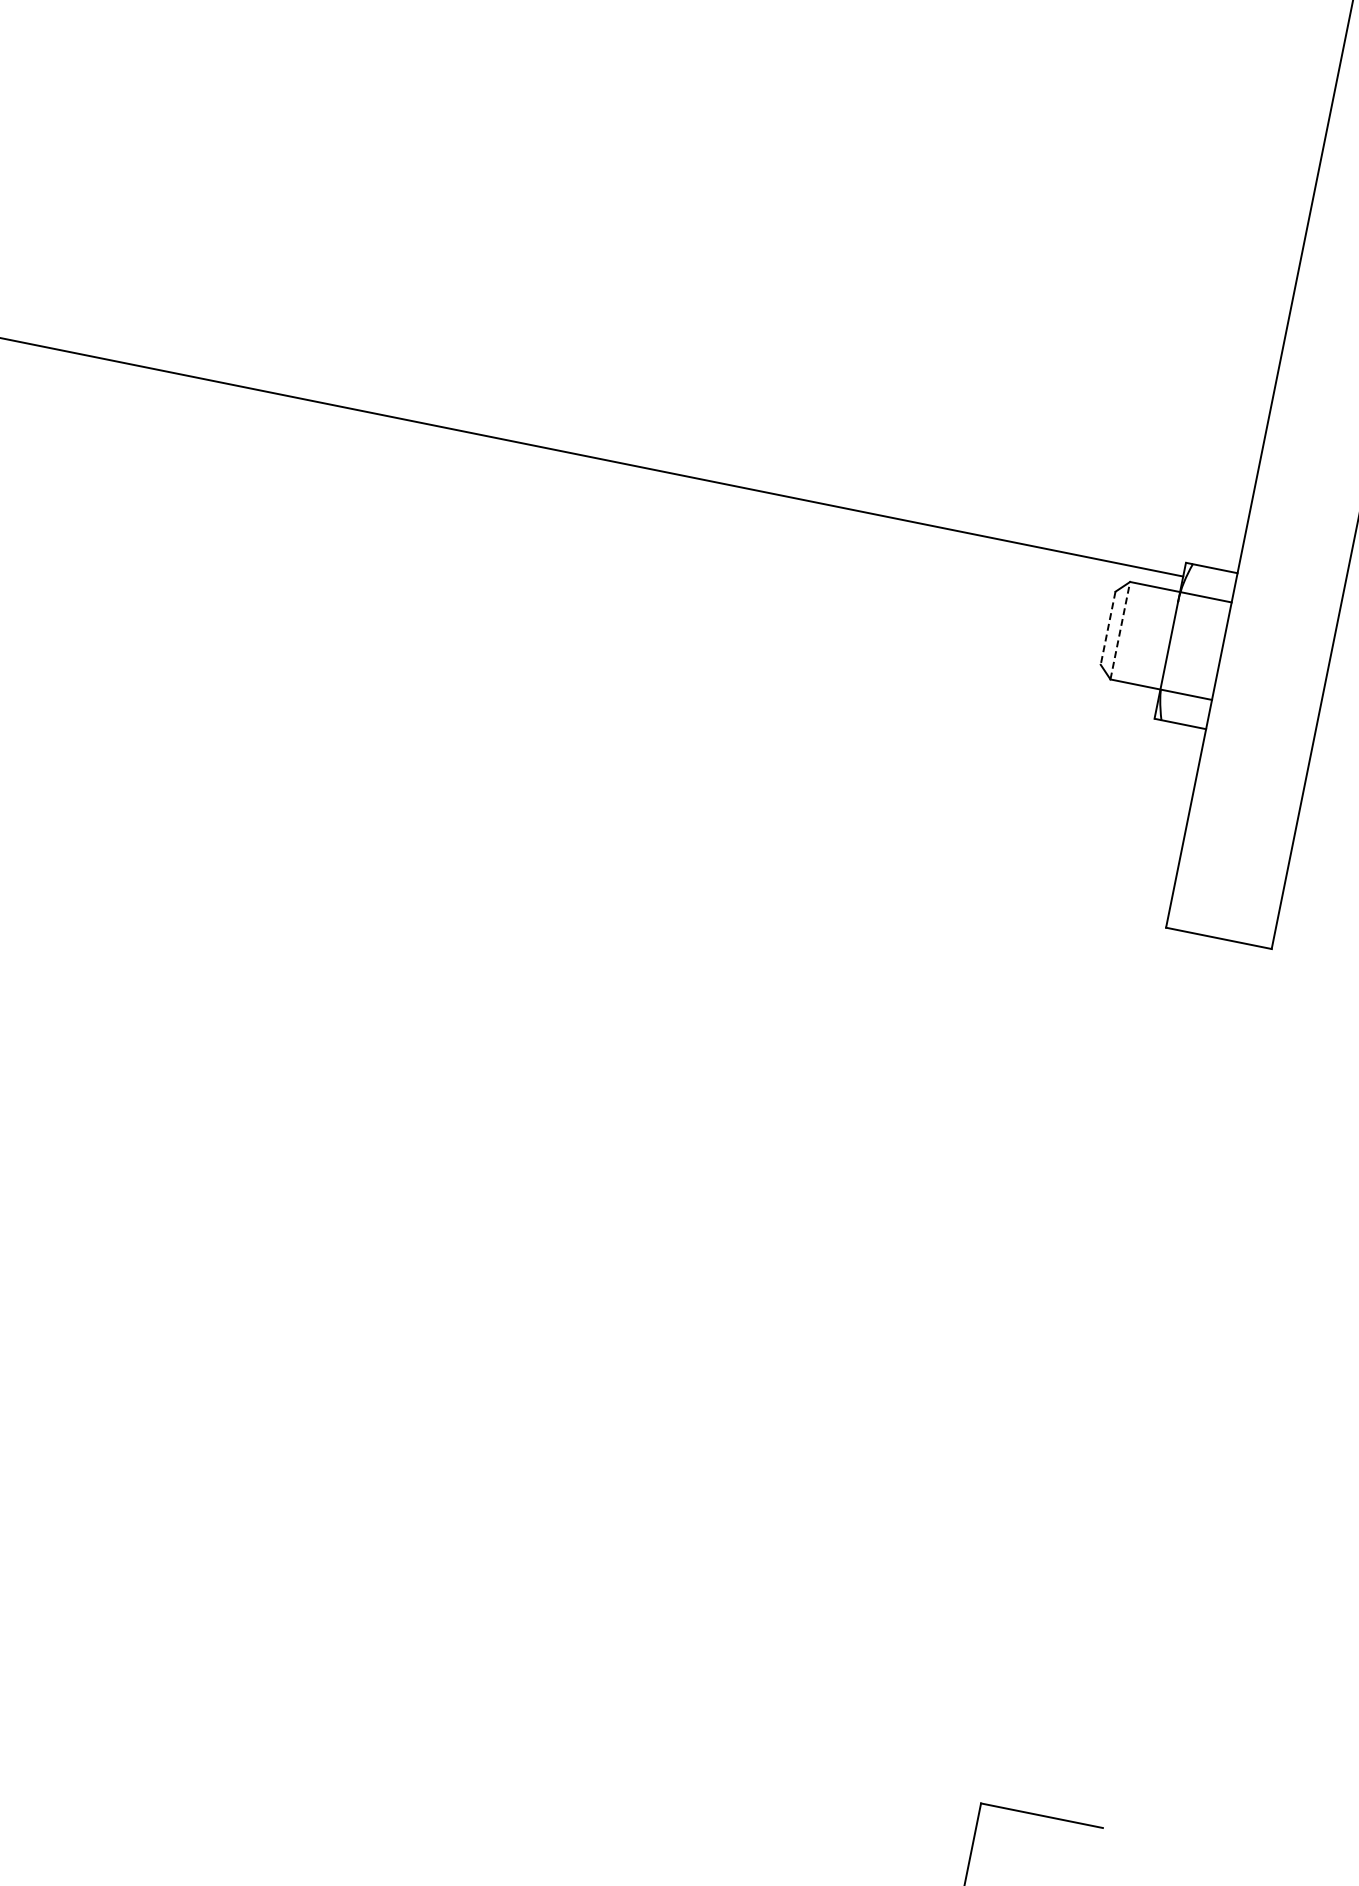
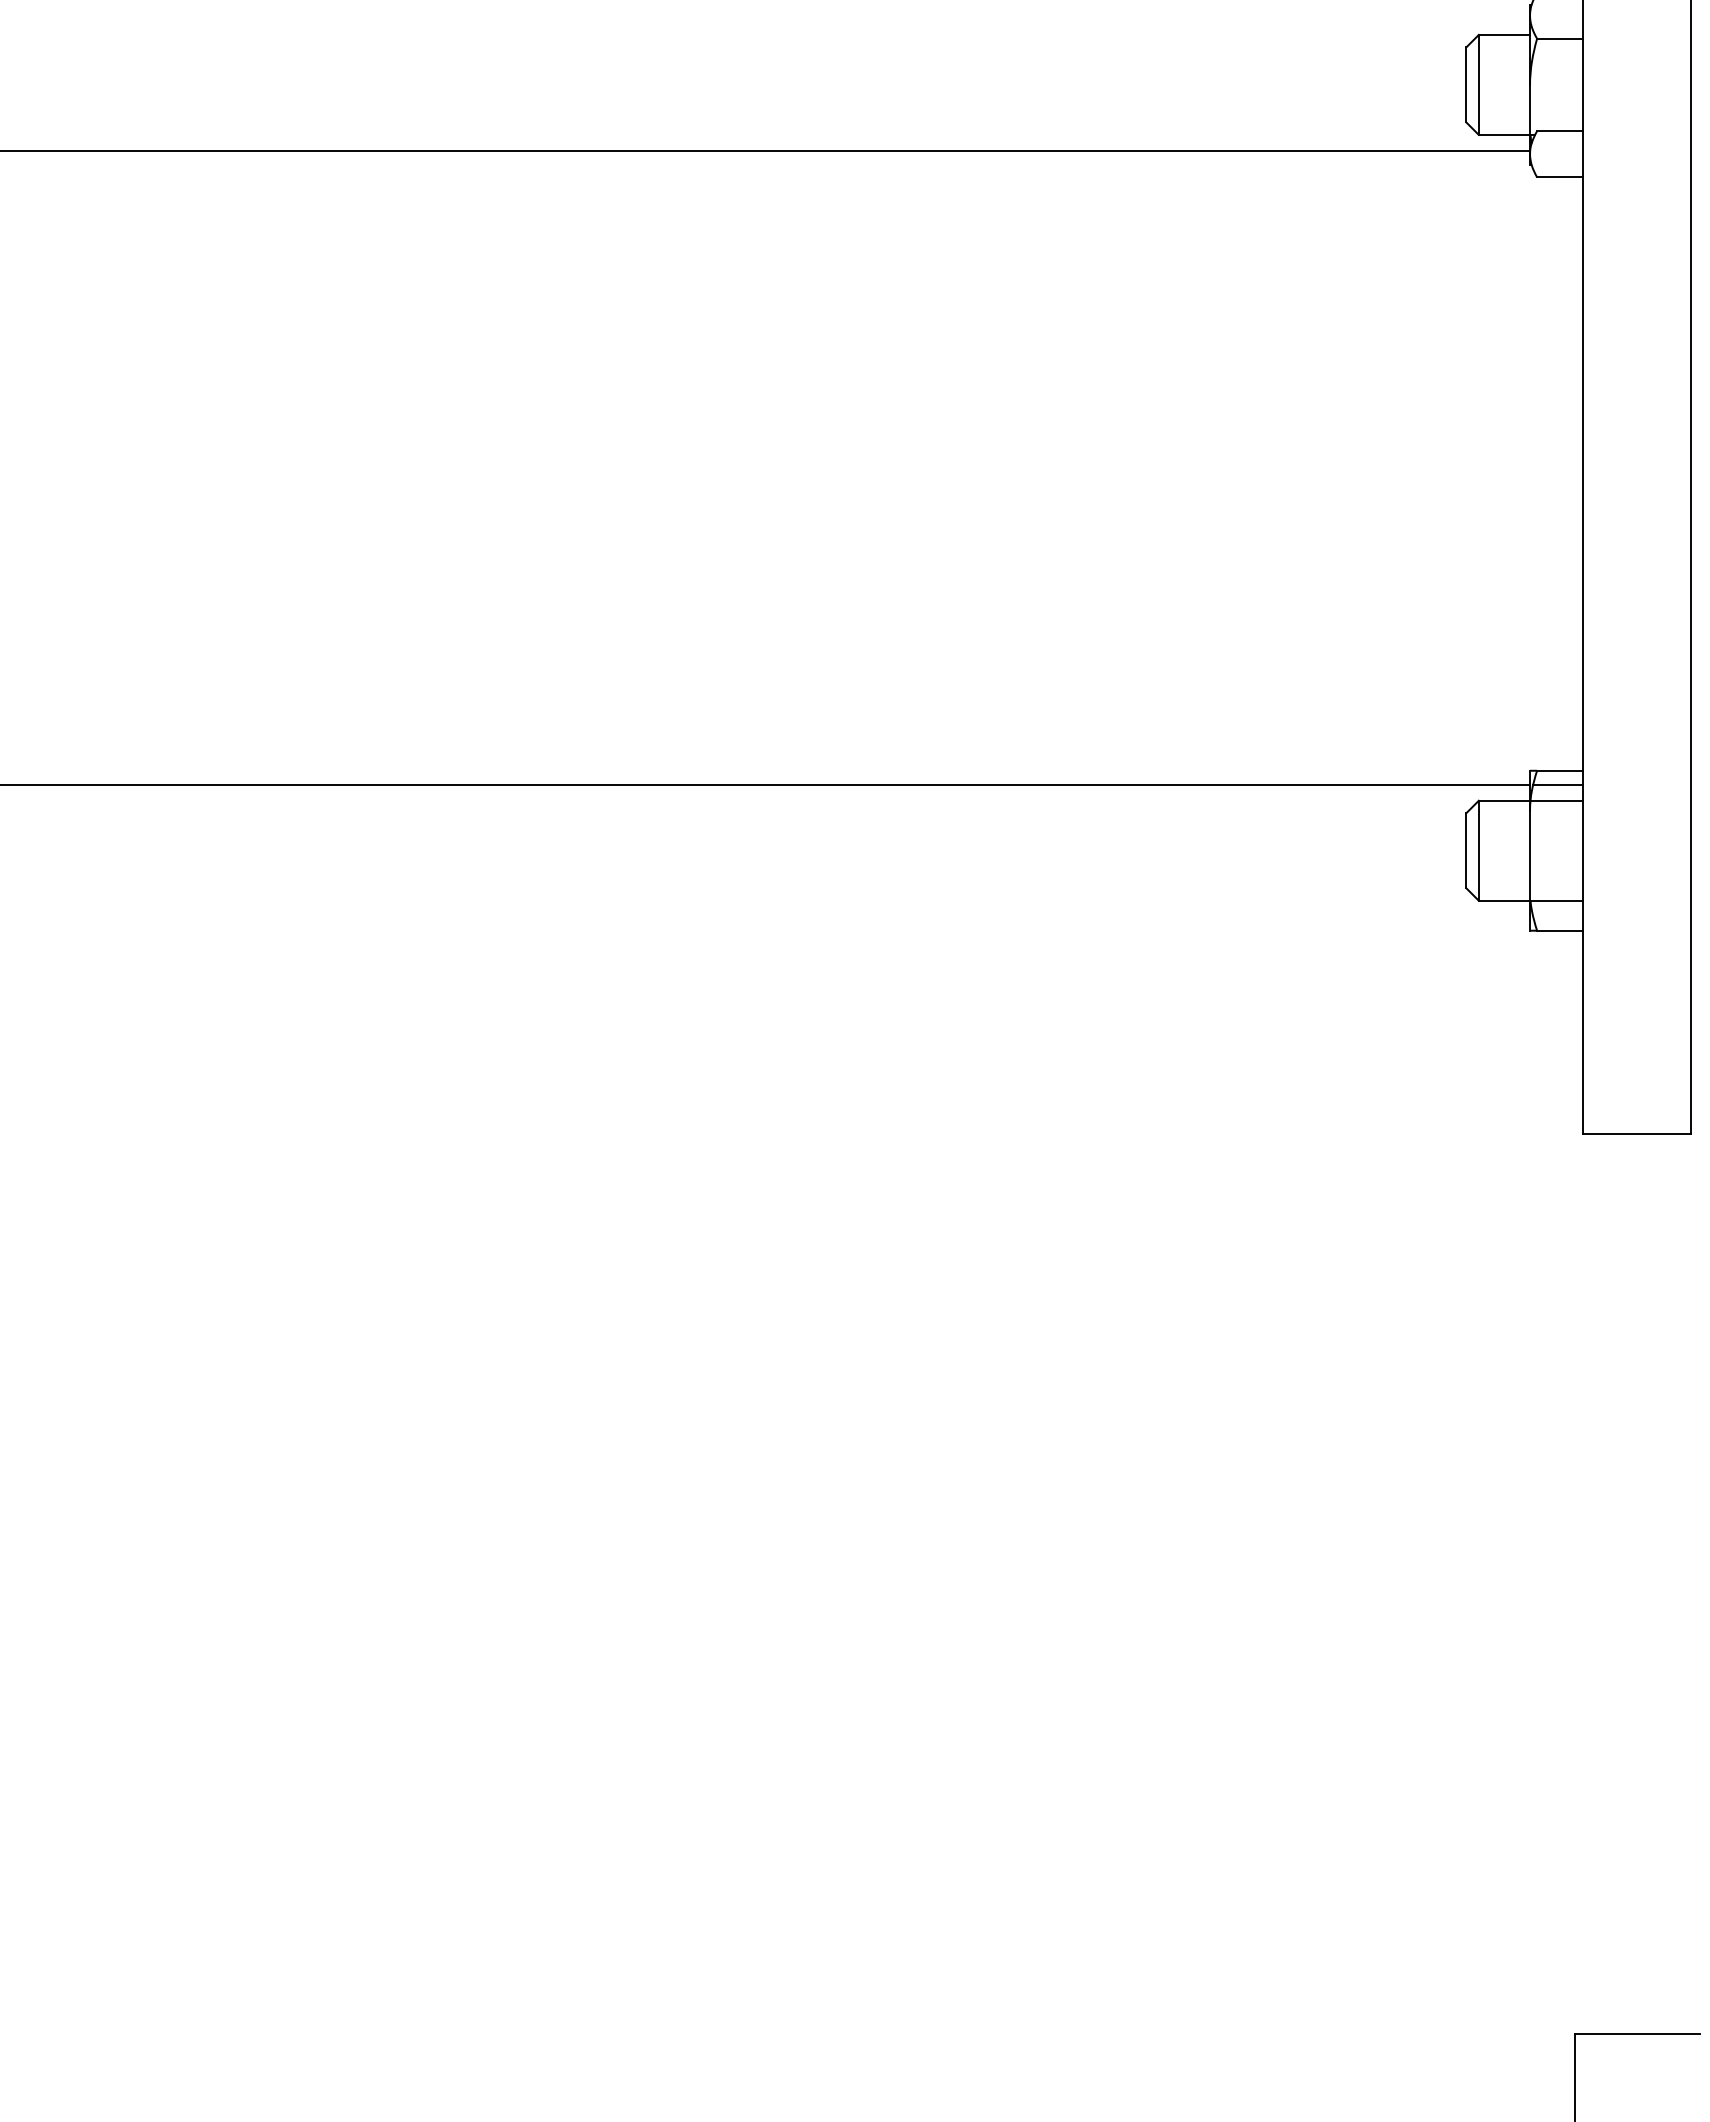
line: (1210, 581) -> (1557, 784), added
line: (1108, 629) -> (1466, 851), dashed -> solid
line: (1120, 630) -> (1478, 850), dashed -> solid

